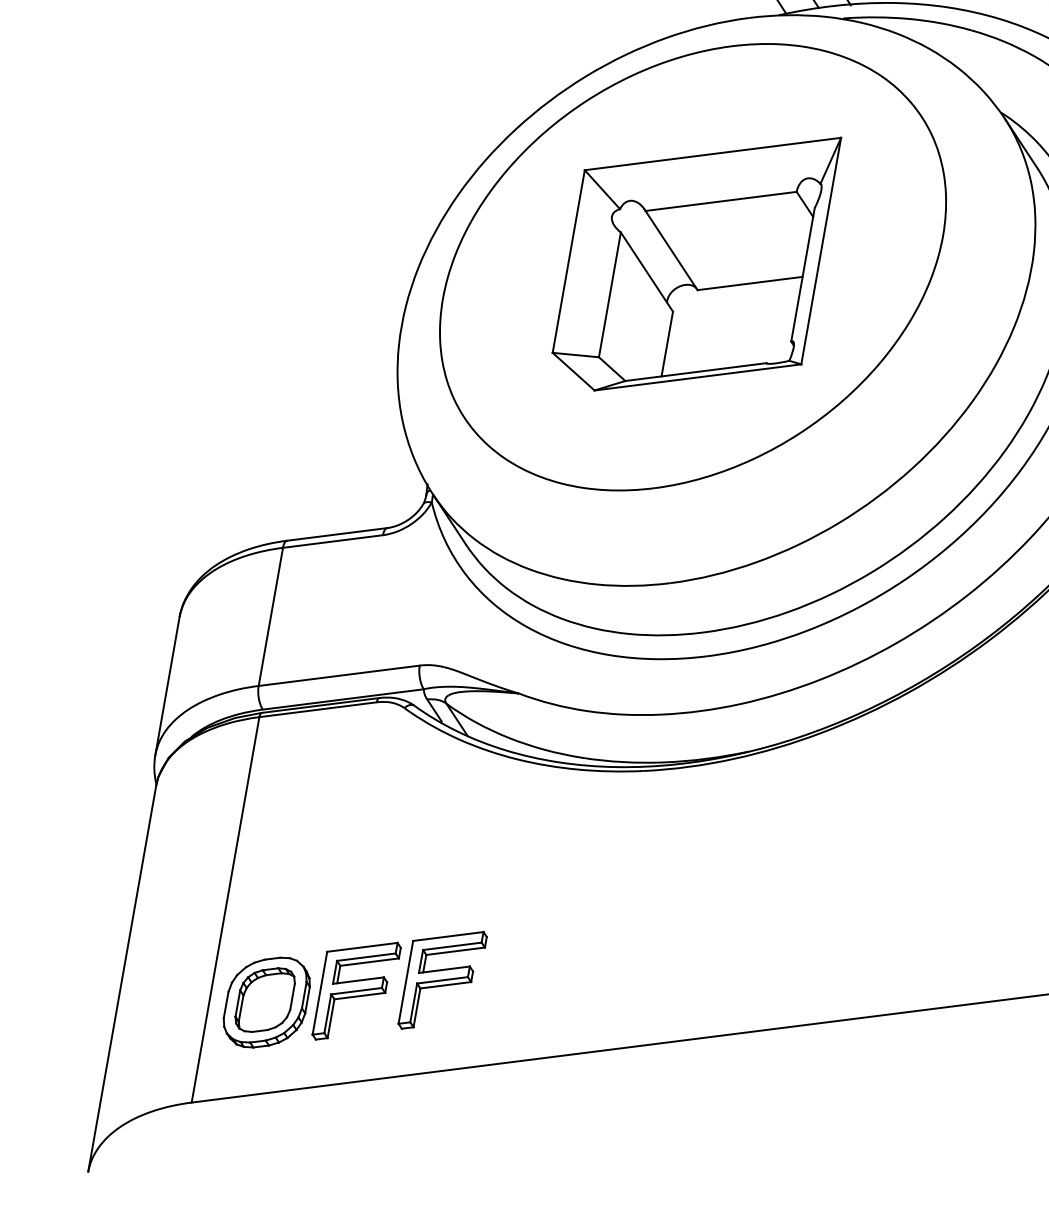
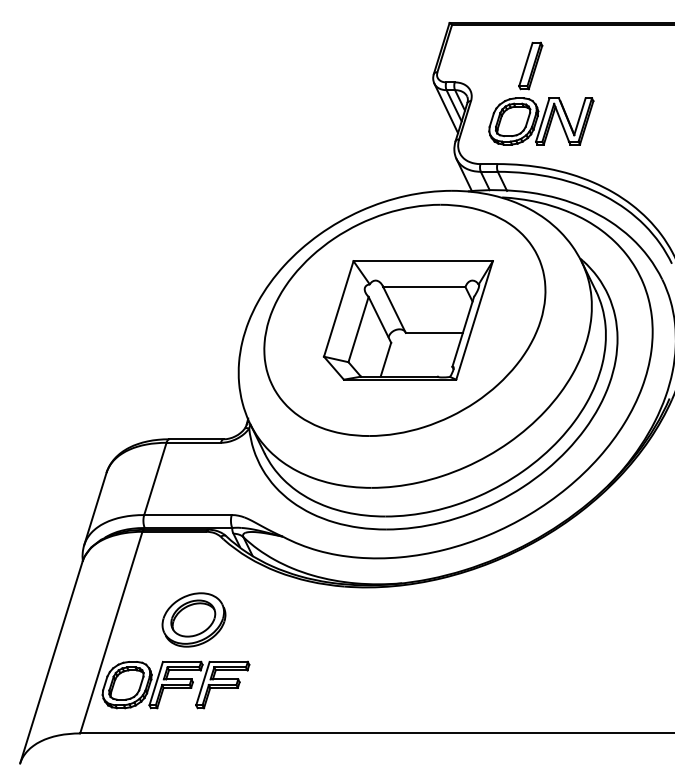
part: (373, 866) -> (193, 619), added

